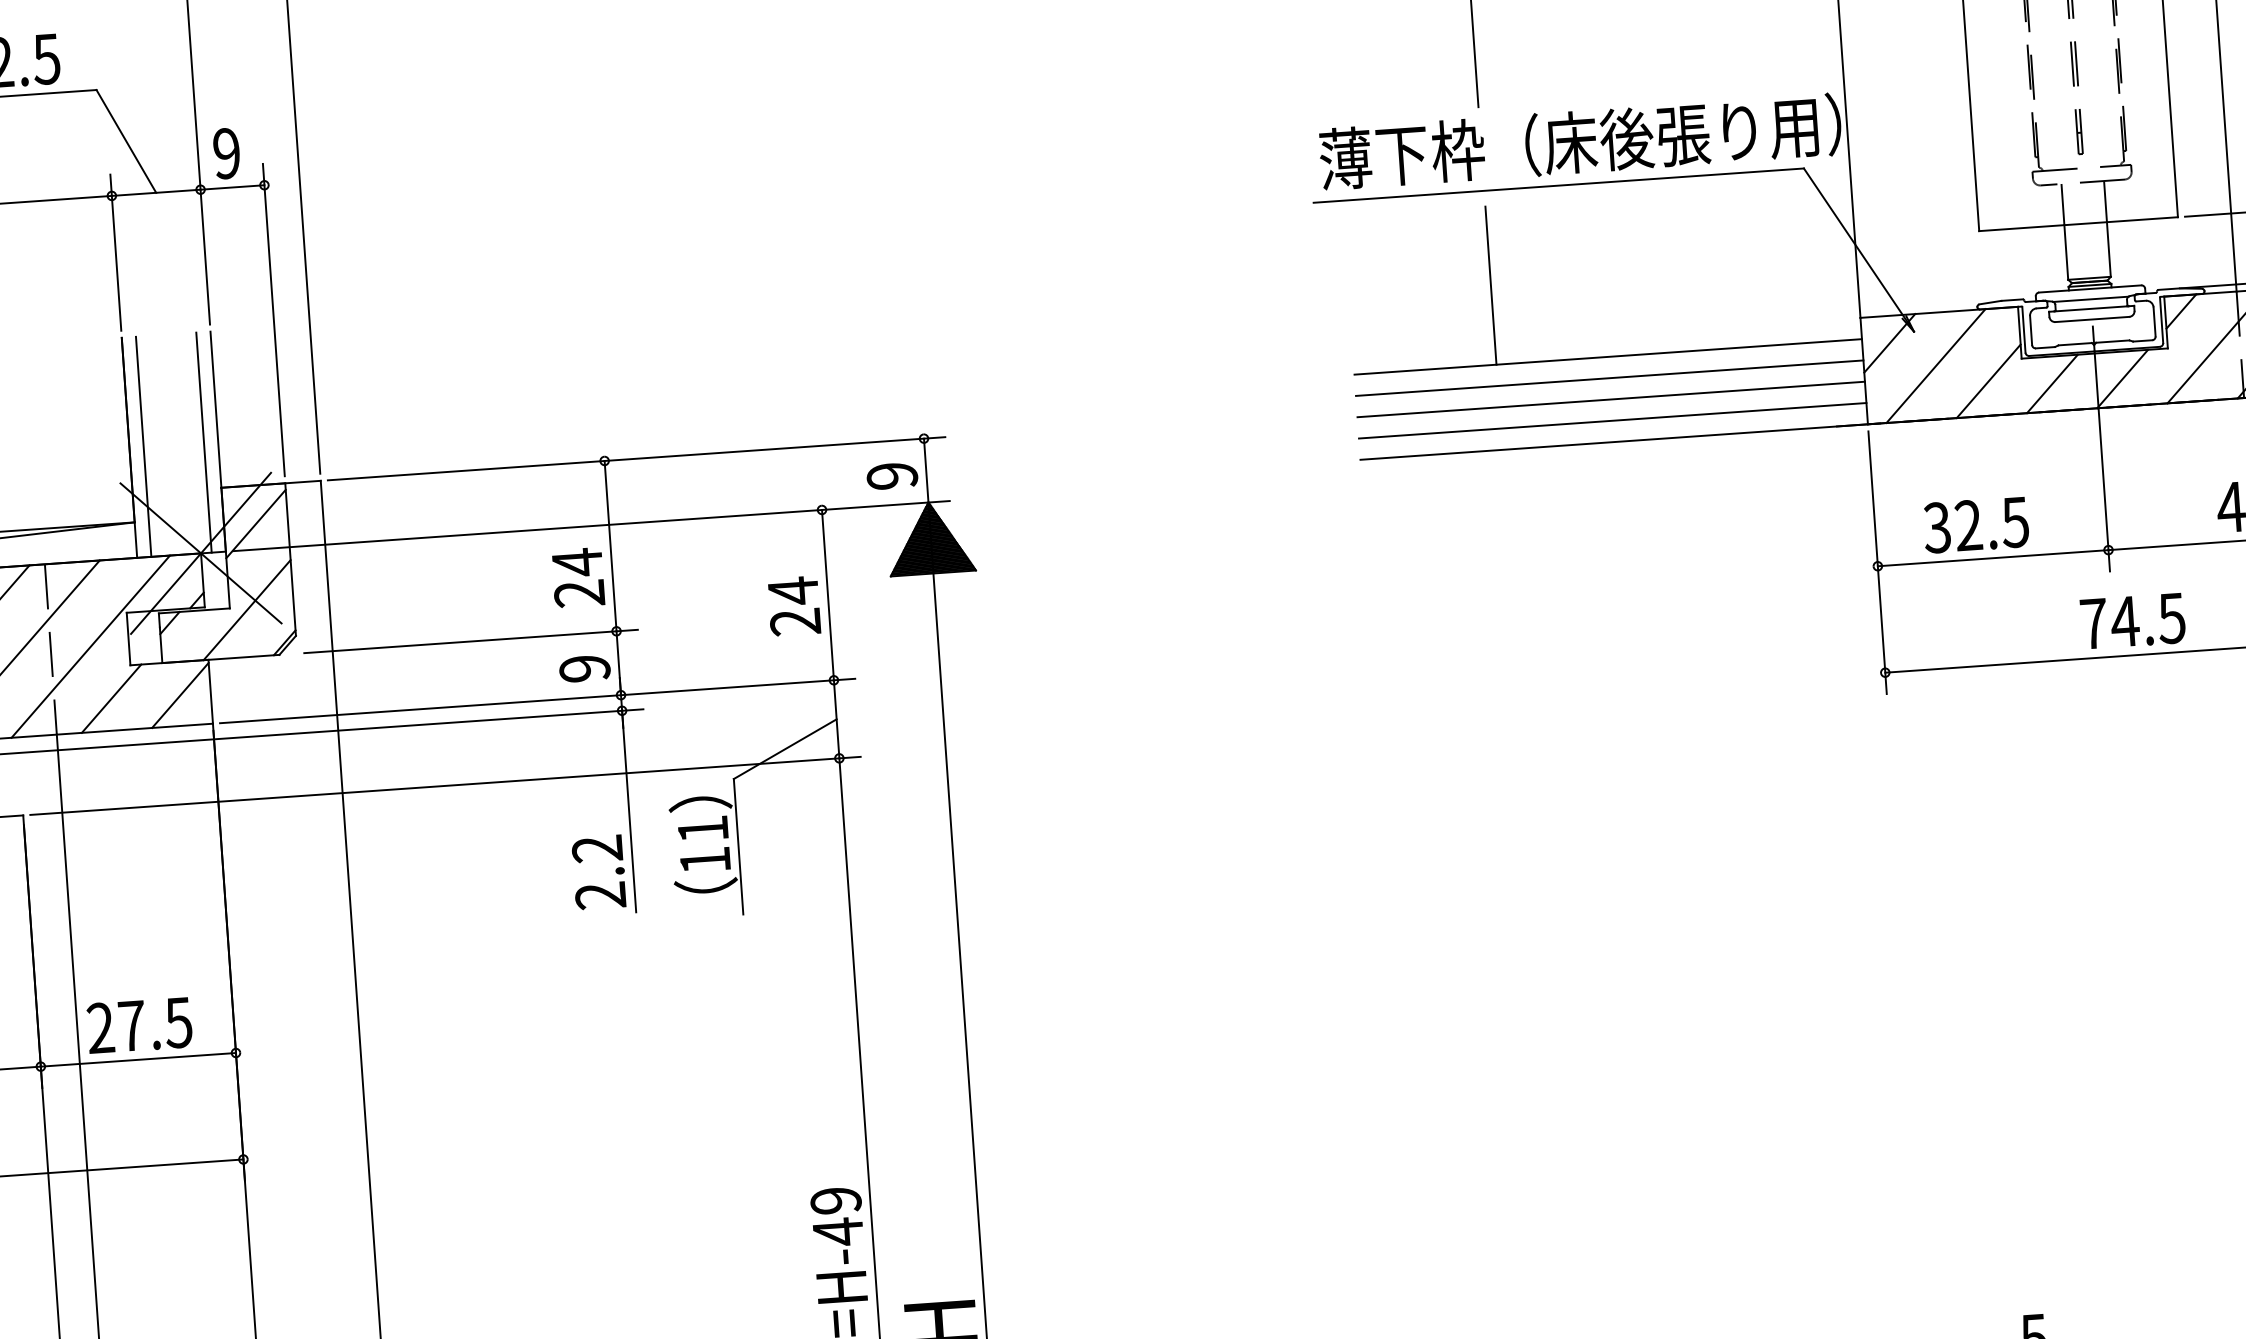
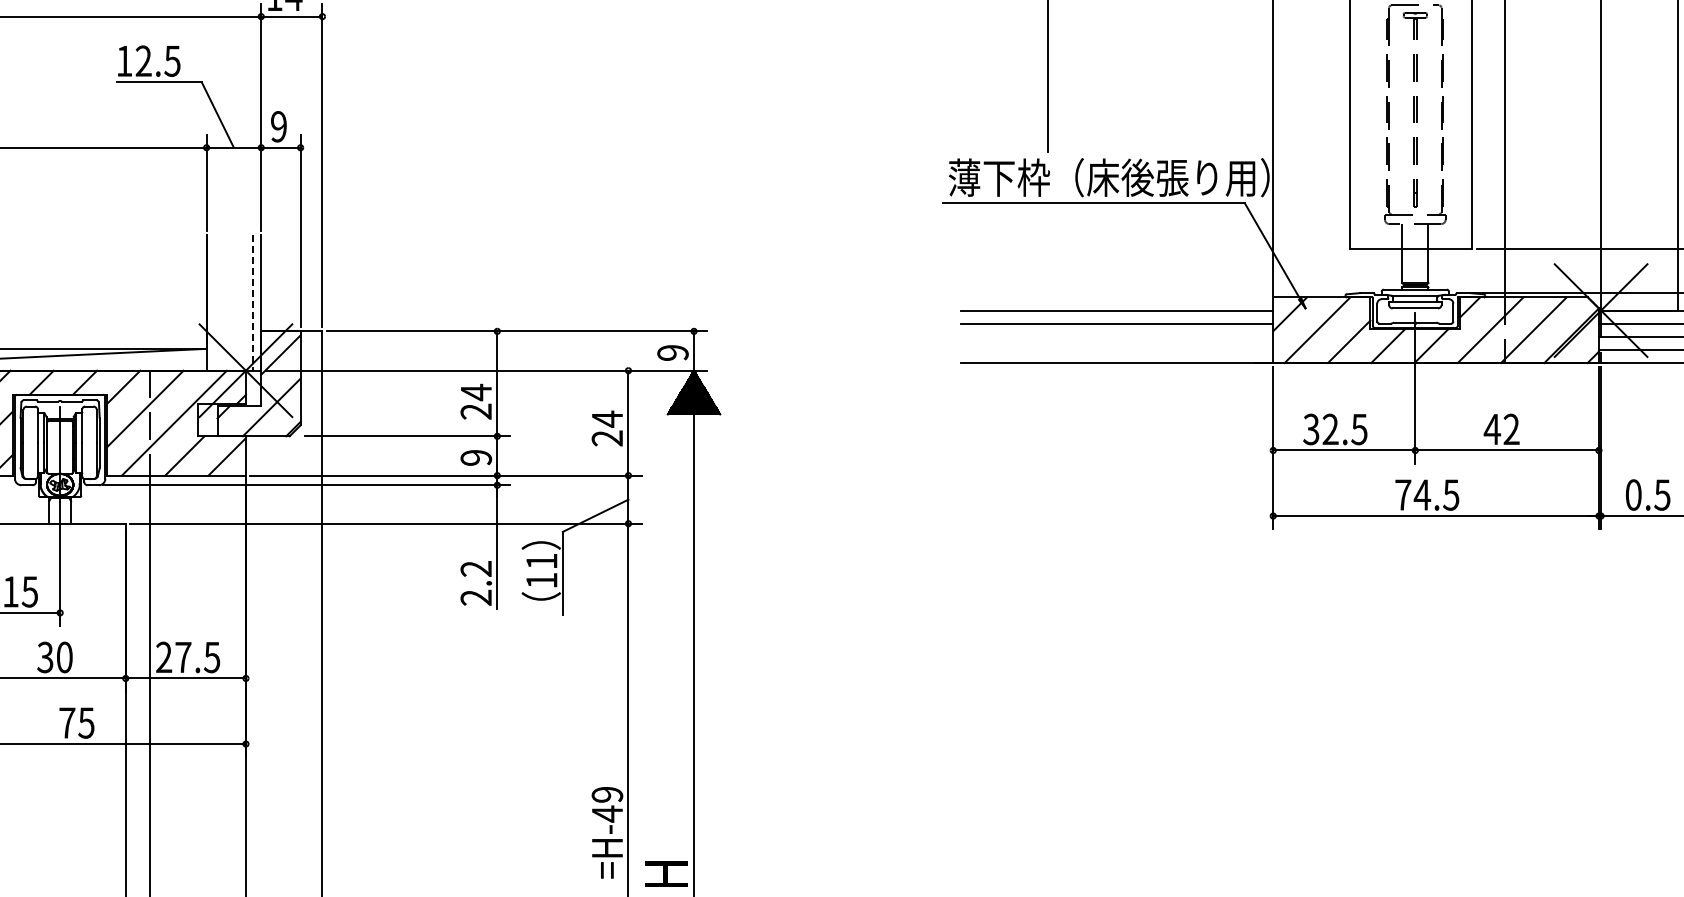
line: (1491, 284) -> (1048, 261), removed
line: (1610, 398) -> (1116, 336), removed
line: (1611, 420) -> (1116, 349), removed
line: (203, 441) -> (252, 302), solid -> dashed
line: (143, 446) -> (215, 302), removed

